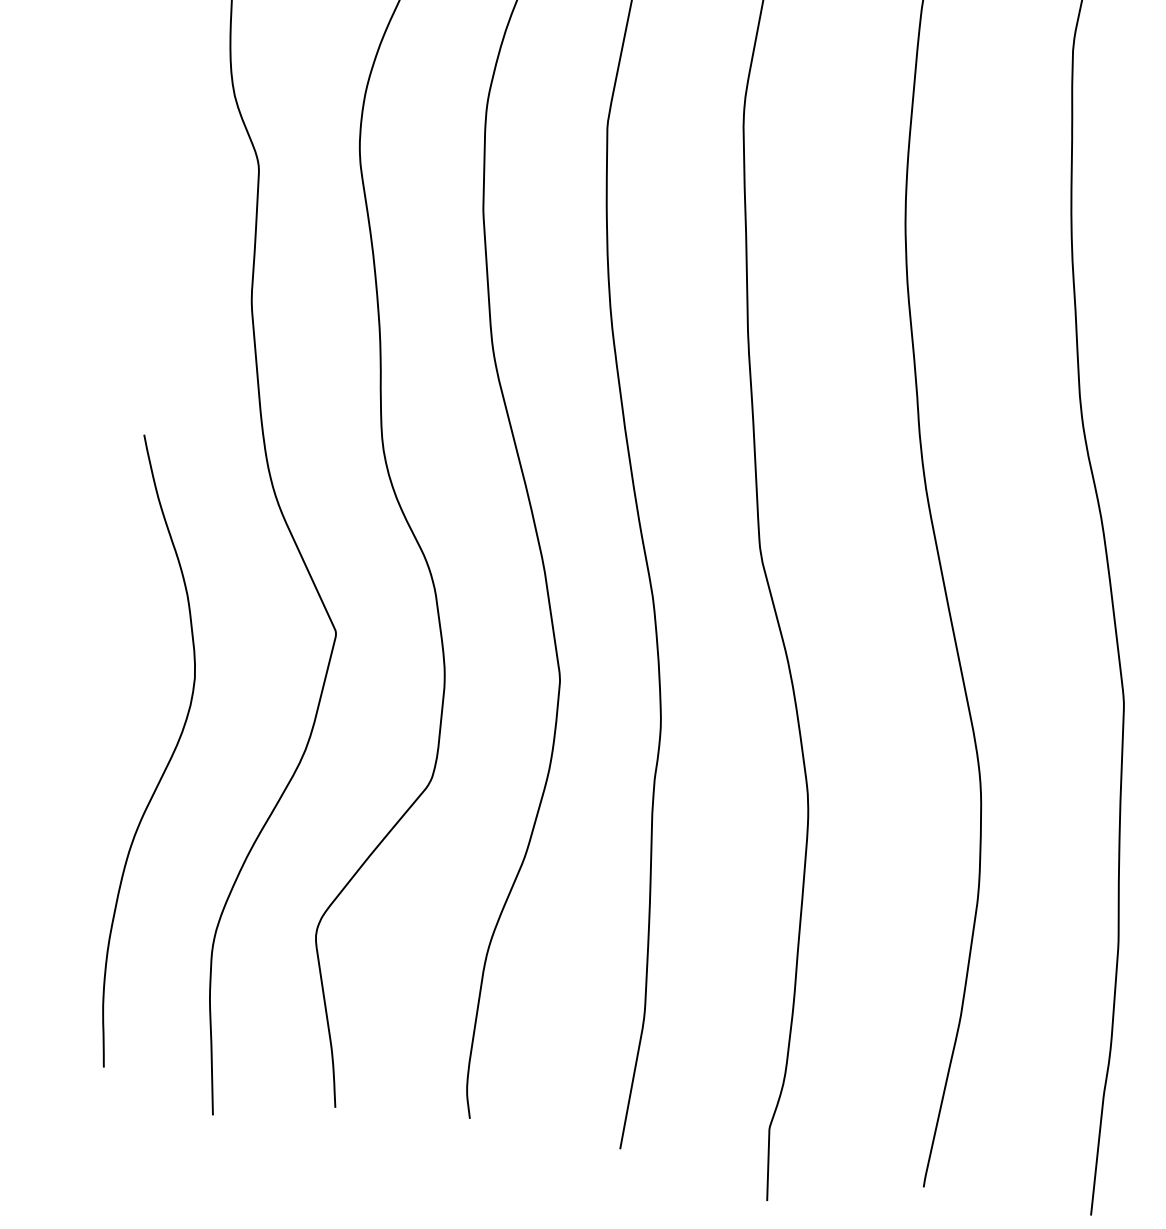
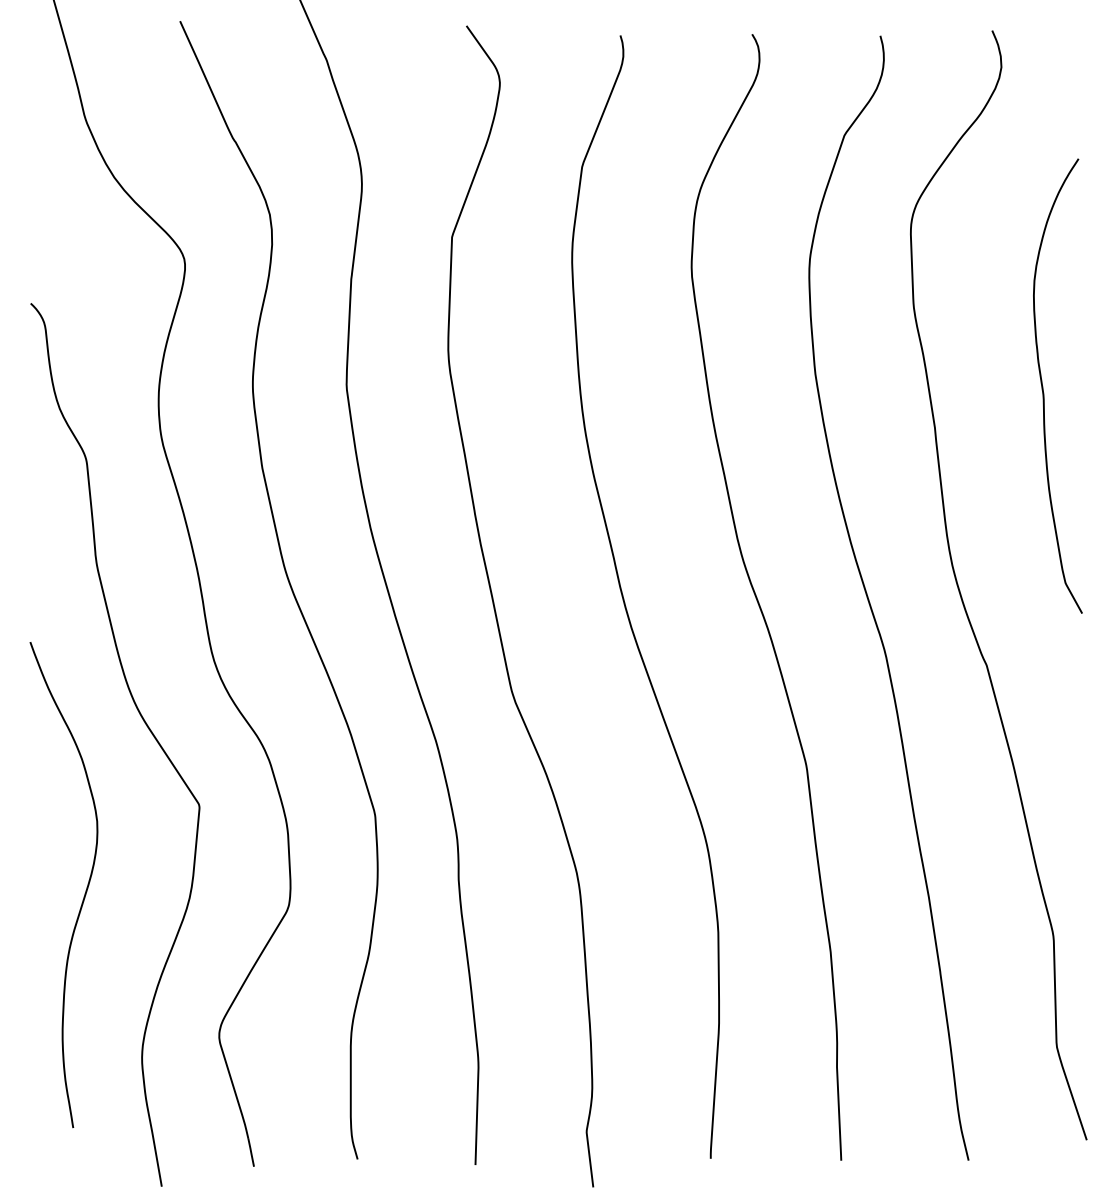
curve: (164, 768) -> (84, 893), moved

